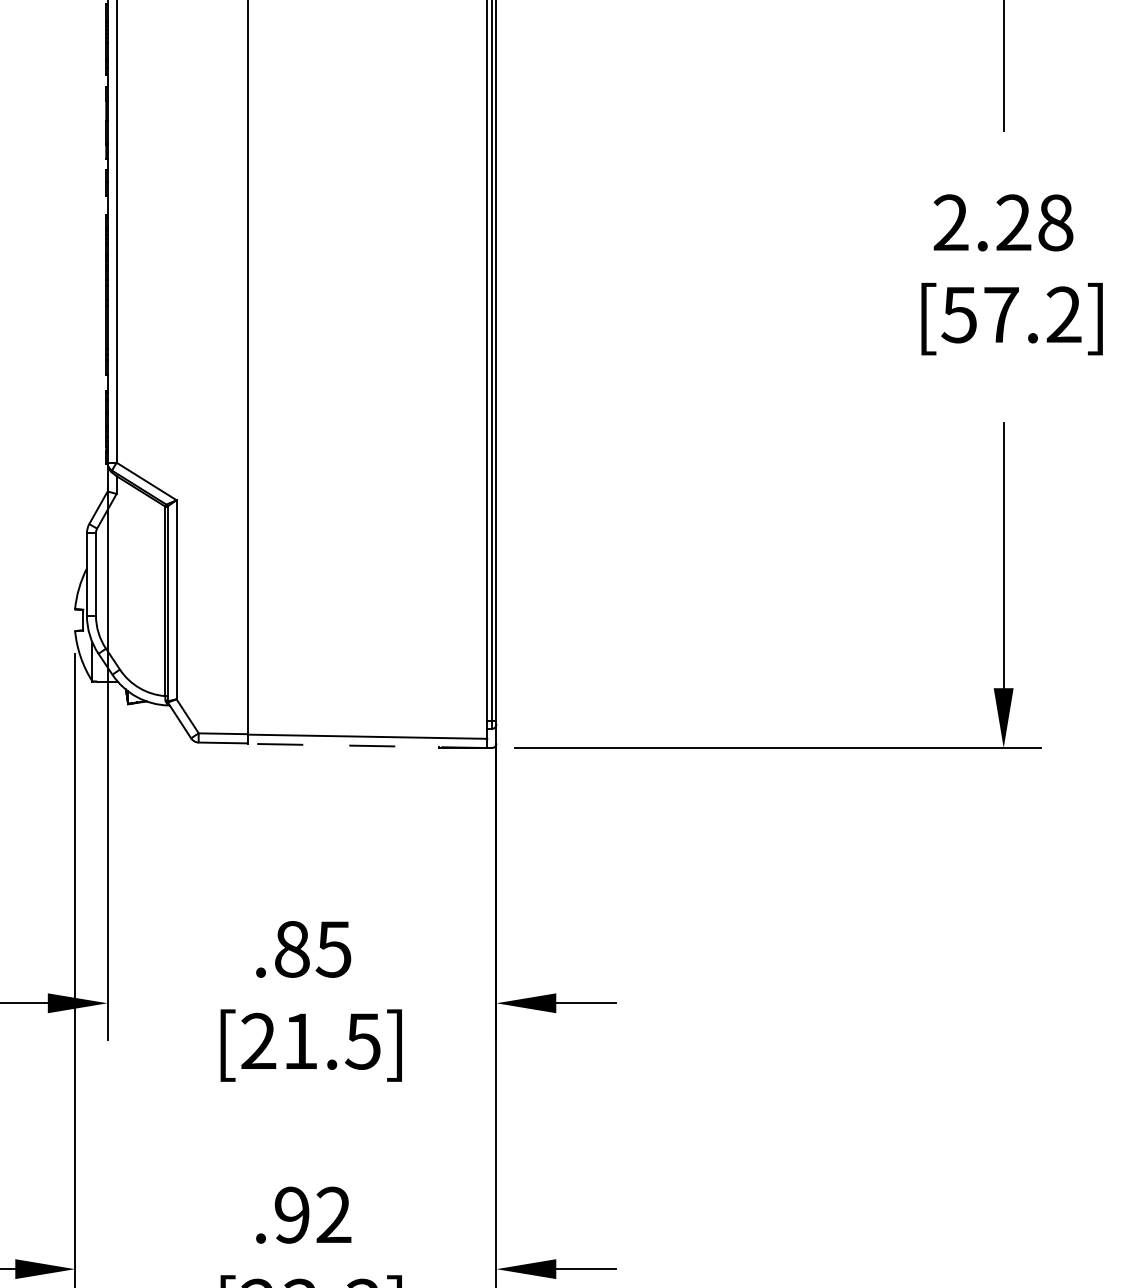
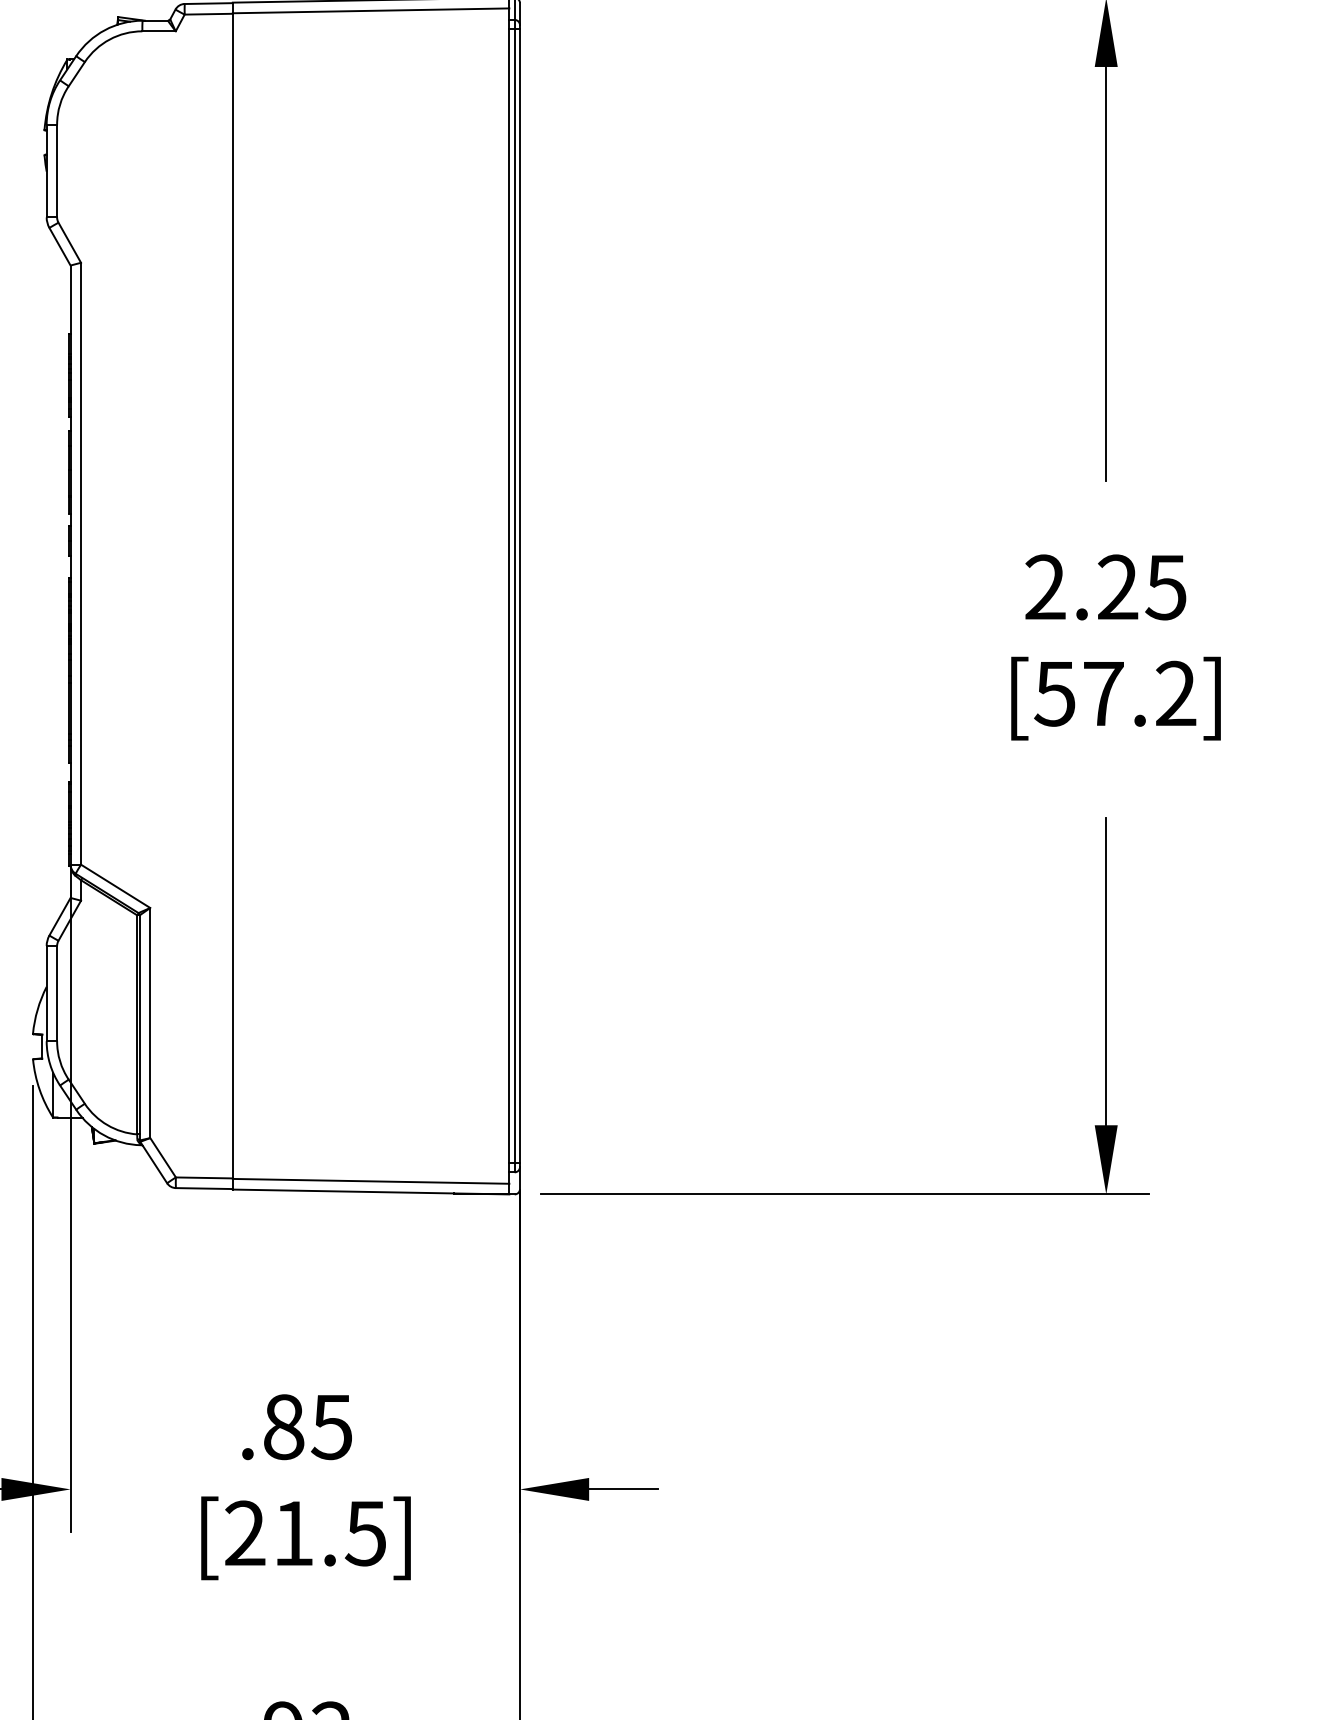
text: (1054, 222) -> (1165, 587), 2.28 -> 2.25
line: (367, 745) -> (370, 1191), dashed -> solid

